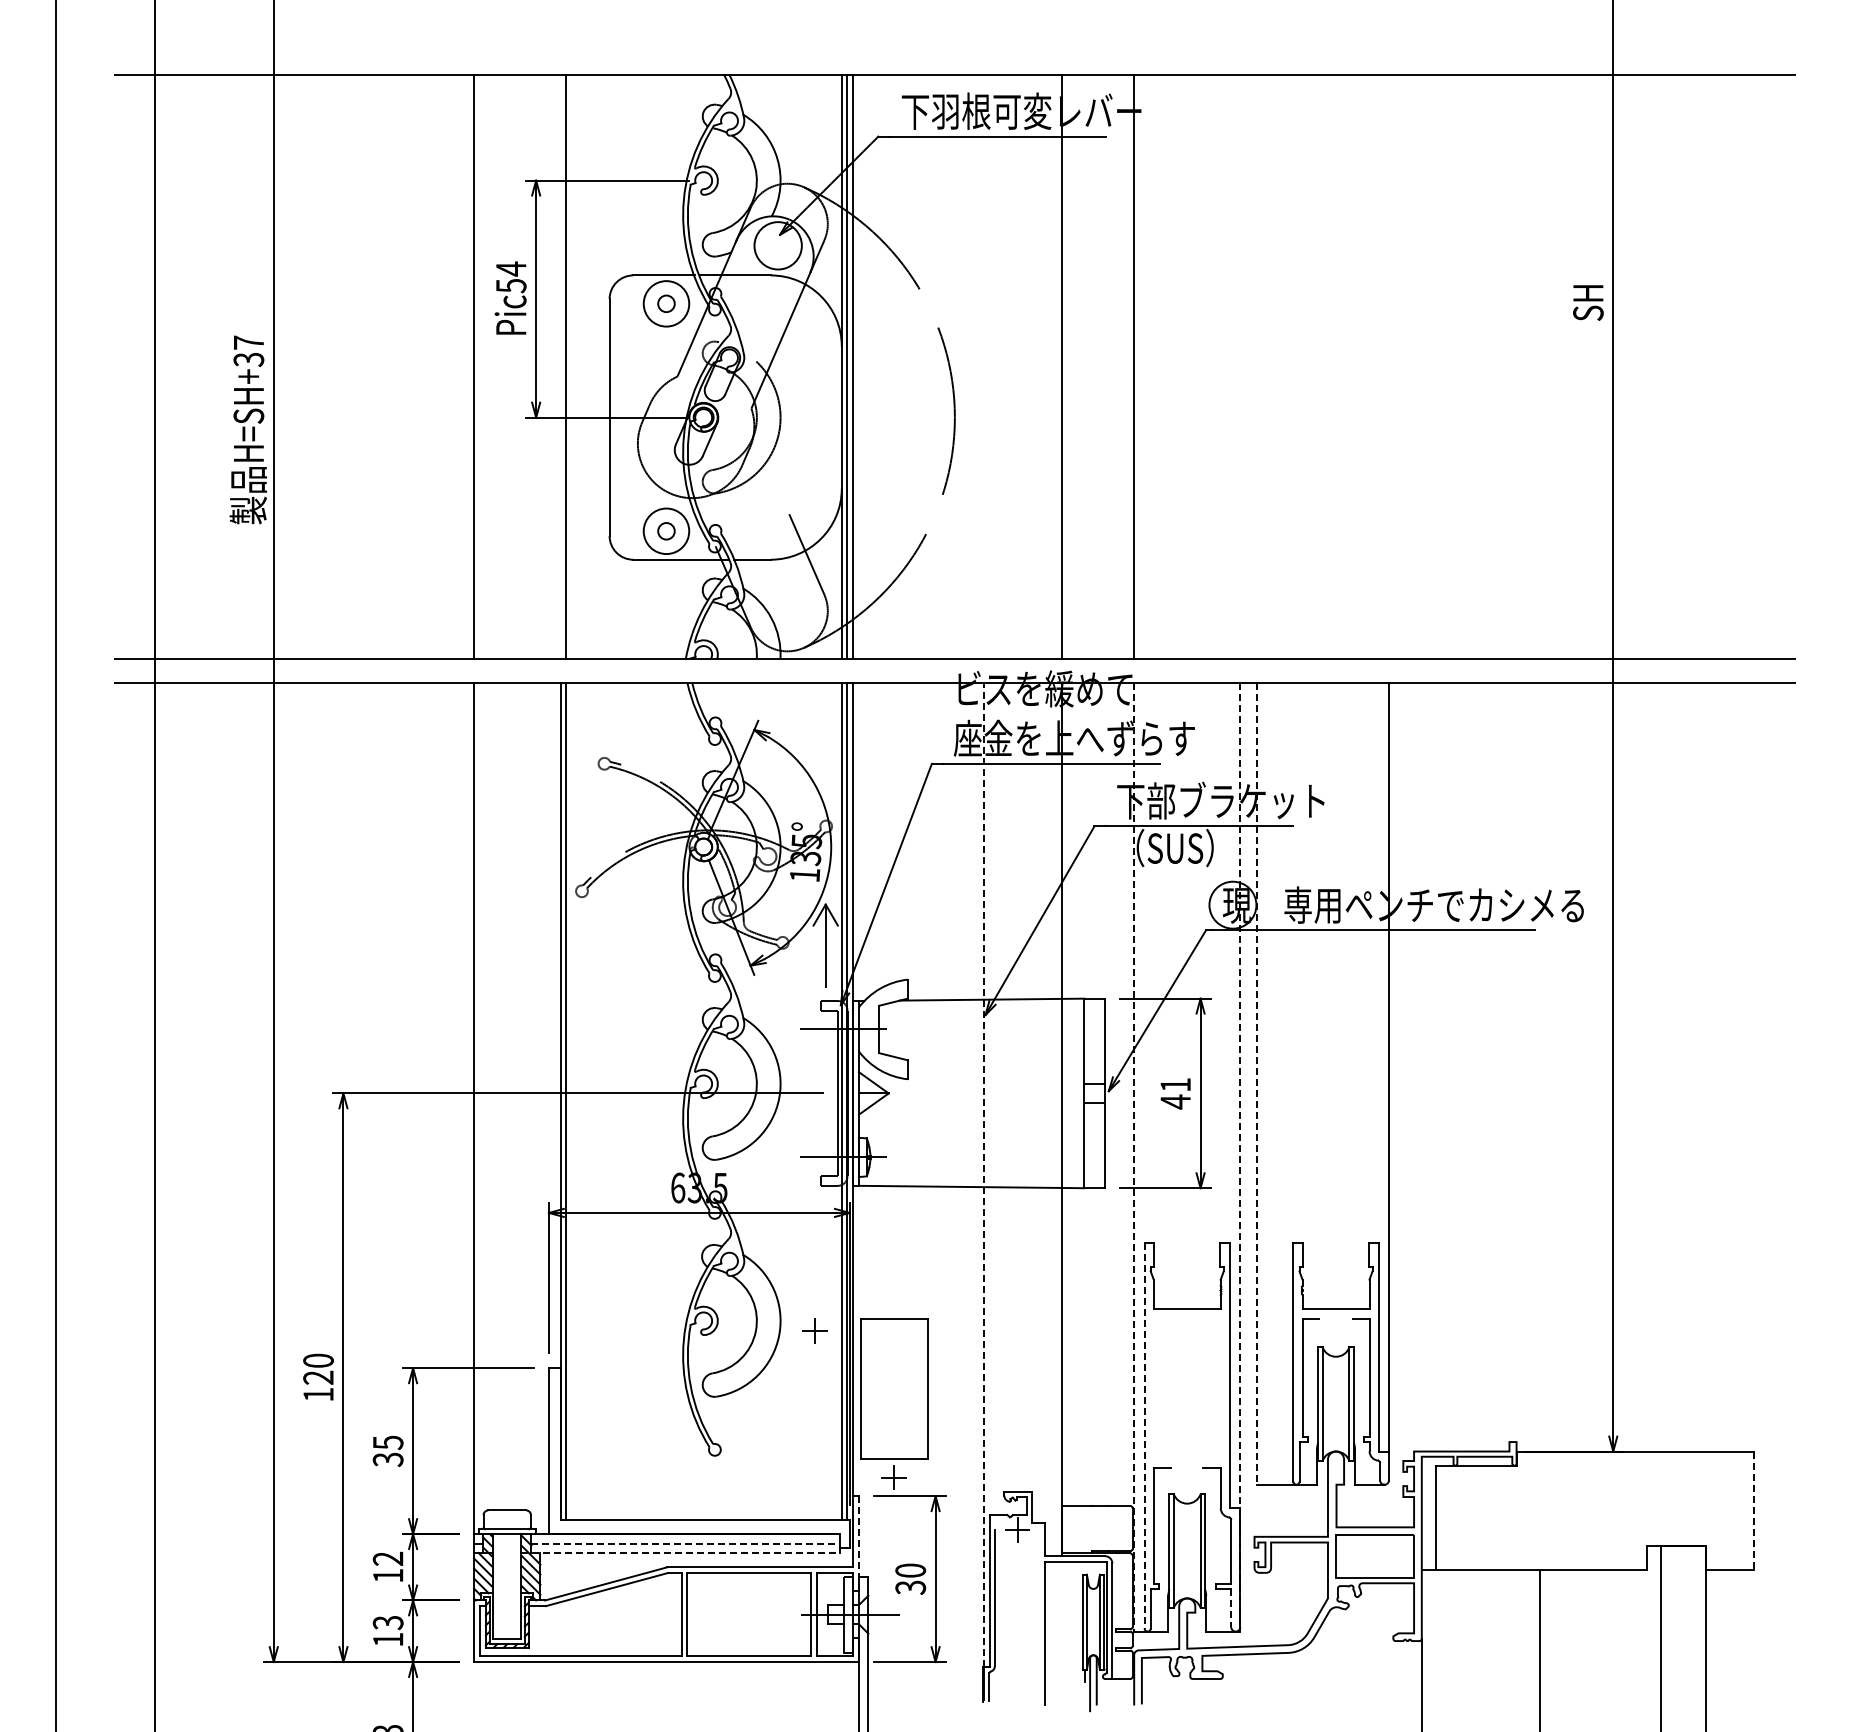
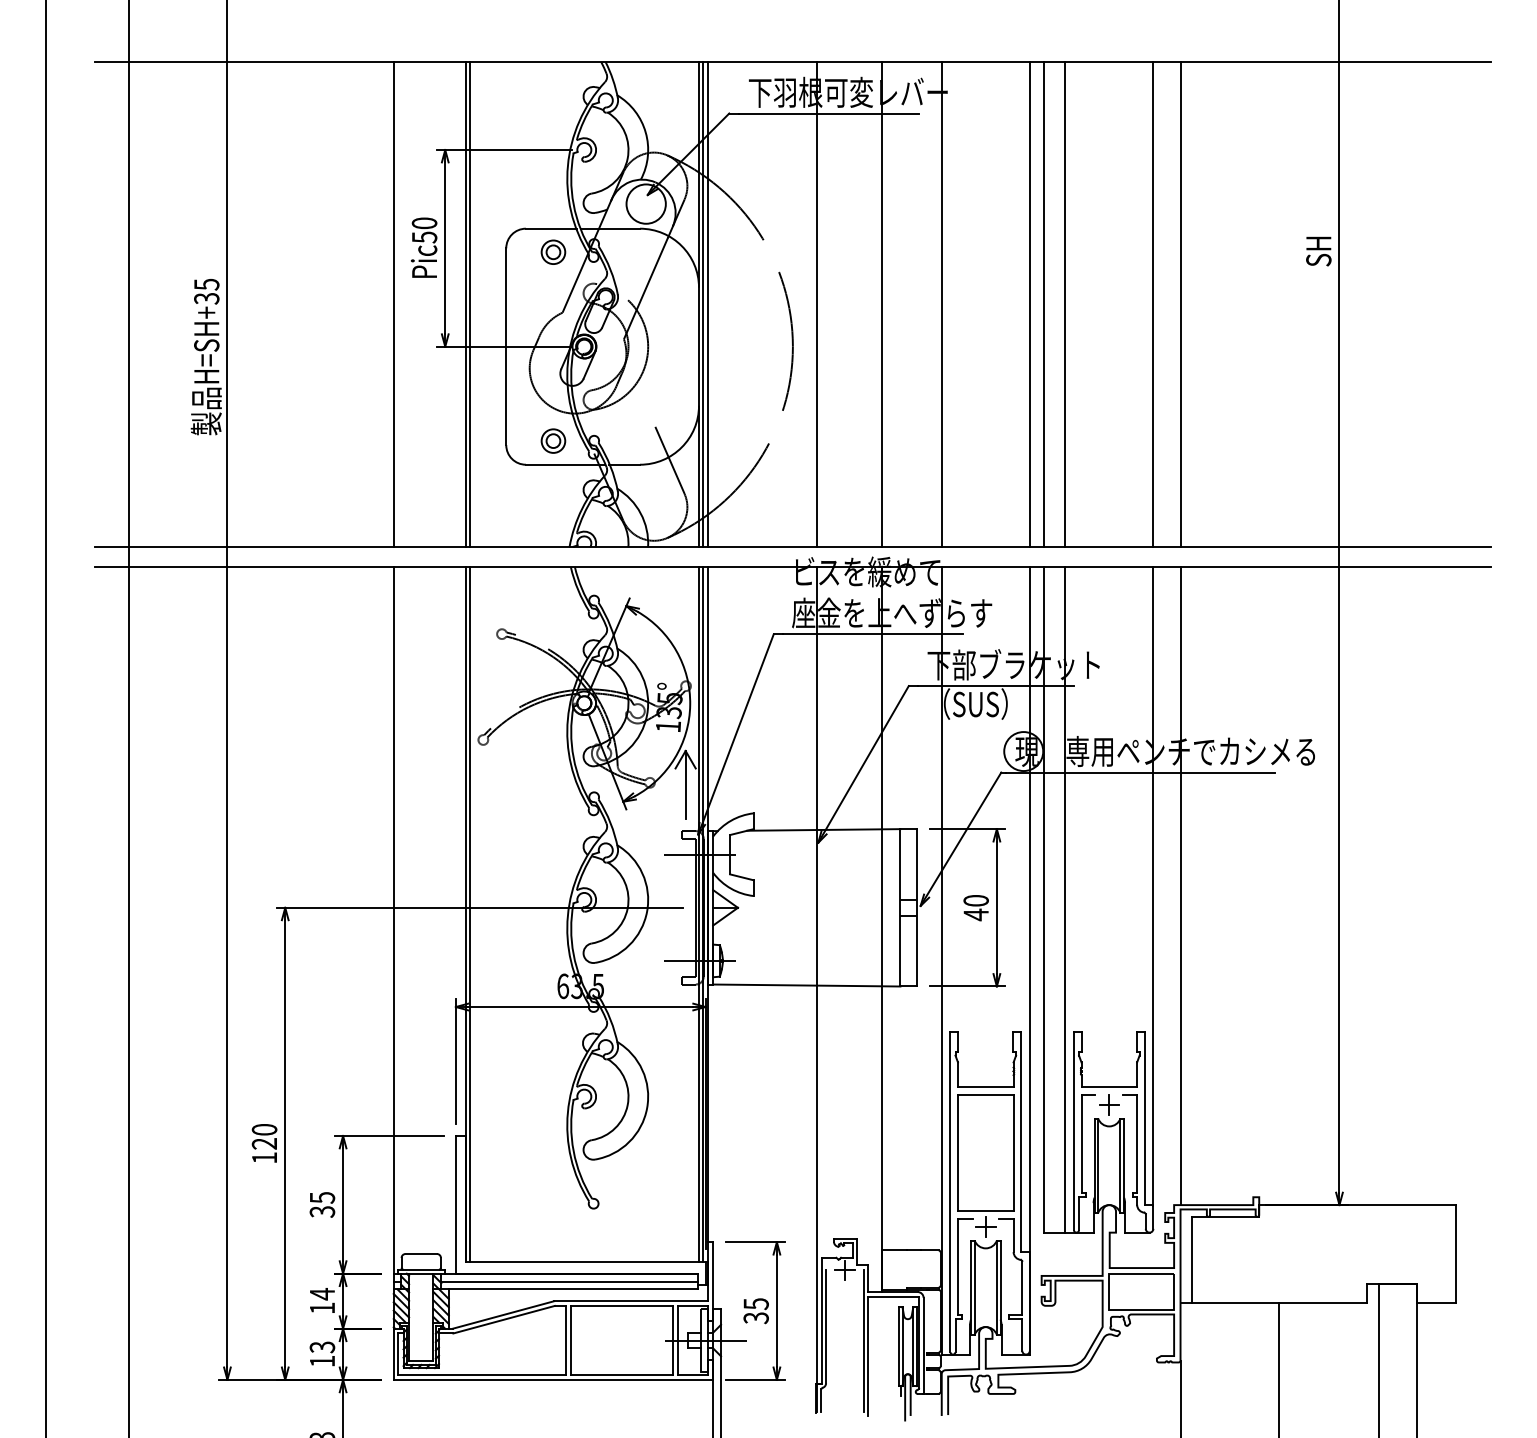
text: (510, 268) -> (423, 222), Pic54 -> Pic50
circle: (666, 303) -> (553, 252), size x0.62
text: (249, 342) -> (207, 284), H=SH+37 -> H=SH+35
line: (560, 366) -> (465, 304), added
line: (984, 366) -> (817, 304), added
line: (1240, 366) -> (1030, 304), added
line: (1256, 366) -> (1043, 304), added
line: (1282, 366) -> (1064, 304), added
line: (1389, 366) -> (1153, 304), added
line: (1421, 366) -> (1180, 304), added
circle: (666, 531) -> (553, 441), size x0.62
line: (1421, 1067) -> (1180, 886), added
line: (1256, 1083) -> (1043, 899), dashed -> solid
line: (1282, 1083) -> (1064, 899), added
text: (1175, 1084) -> (976, 900), 41 -> 40
line: (1134, 1157) -> (942, 961), dashed -> solid
line: (1240, 1157) -> (1030, 961), dashed -> solid
line: (984, 1174) -> (817, 975), dashed -> solid
part: (814, 1330) -> (1108, 1104), moved
part: (894, 1403) -> (986, 1165), moved
line: (1144, 1435) -> (950, 1191), dashed -> solid
line: (1753, 1511) -> (1455, 1254), dashed -> solid
line: (686, 1543) -> (570, 1281), dashed -> solid
line: (858, 1543) -> (712, 1281), dashed -> solid
line: (681, 1553) -> (565, 1289), dashed -> solid
text: (387, 1558) -> (321, 1293), 12 -> 14
text: (910, 1570) -> (756, 1303), 30 -> 35
line: (1231, 1608) -> (1022, 1335), dashed -> solid
line: (1040, 1615) -> (863, 1341), added

